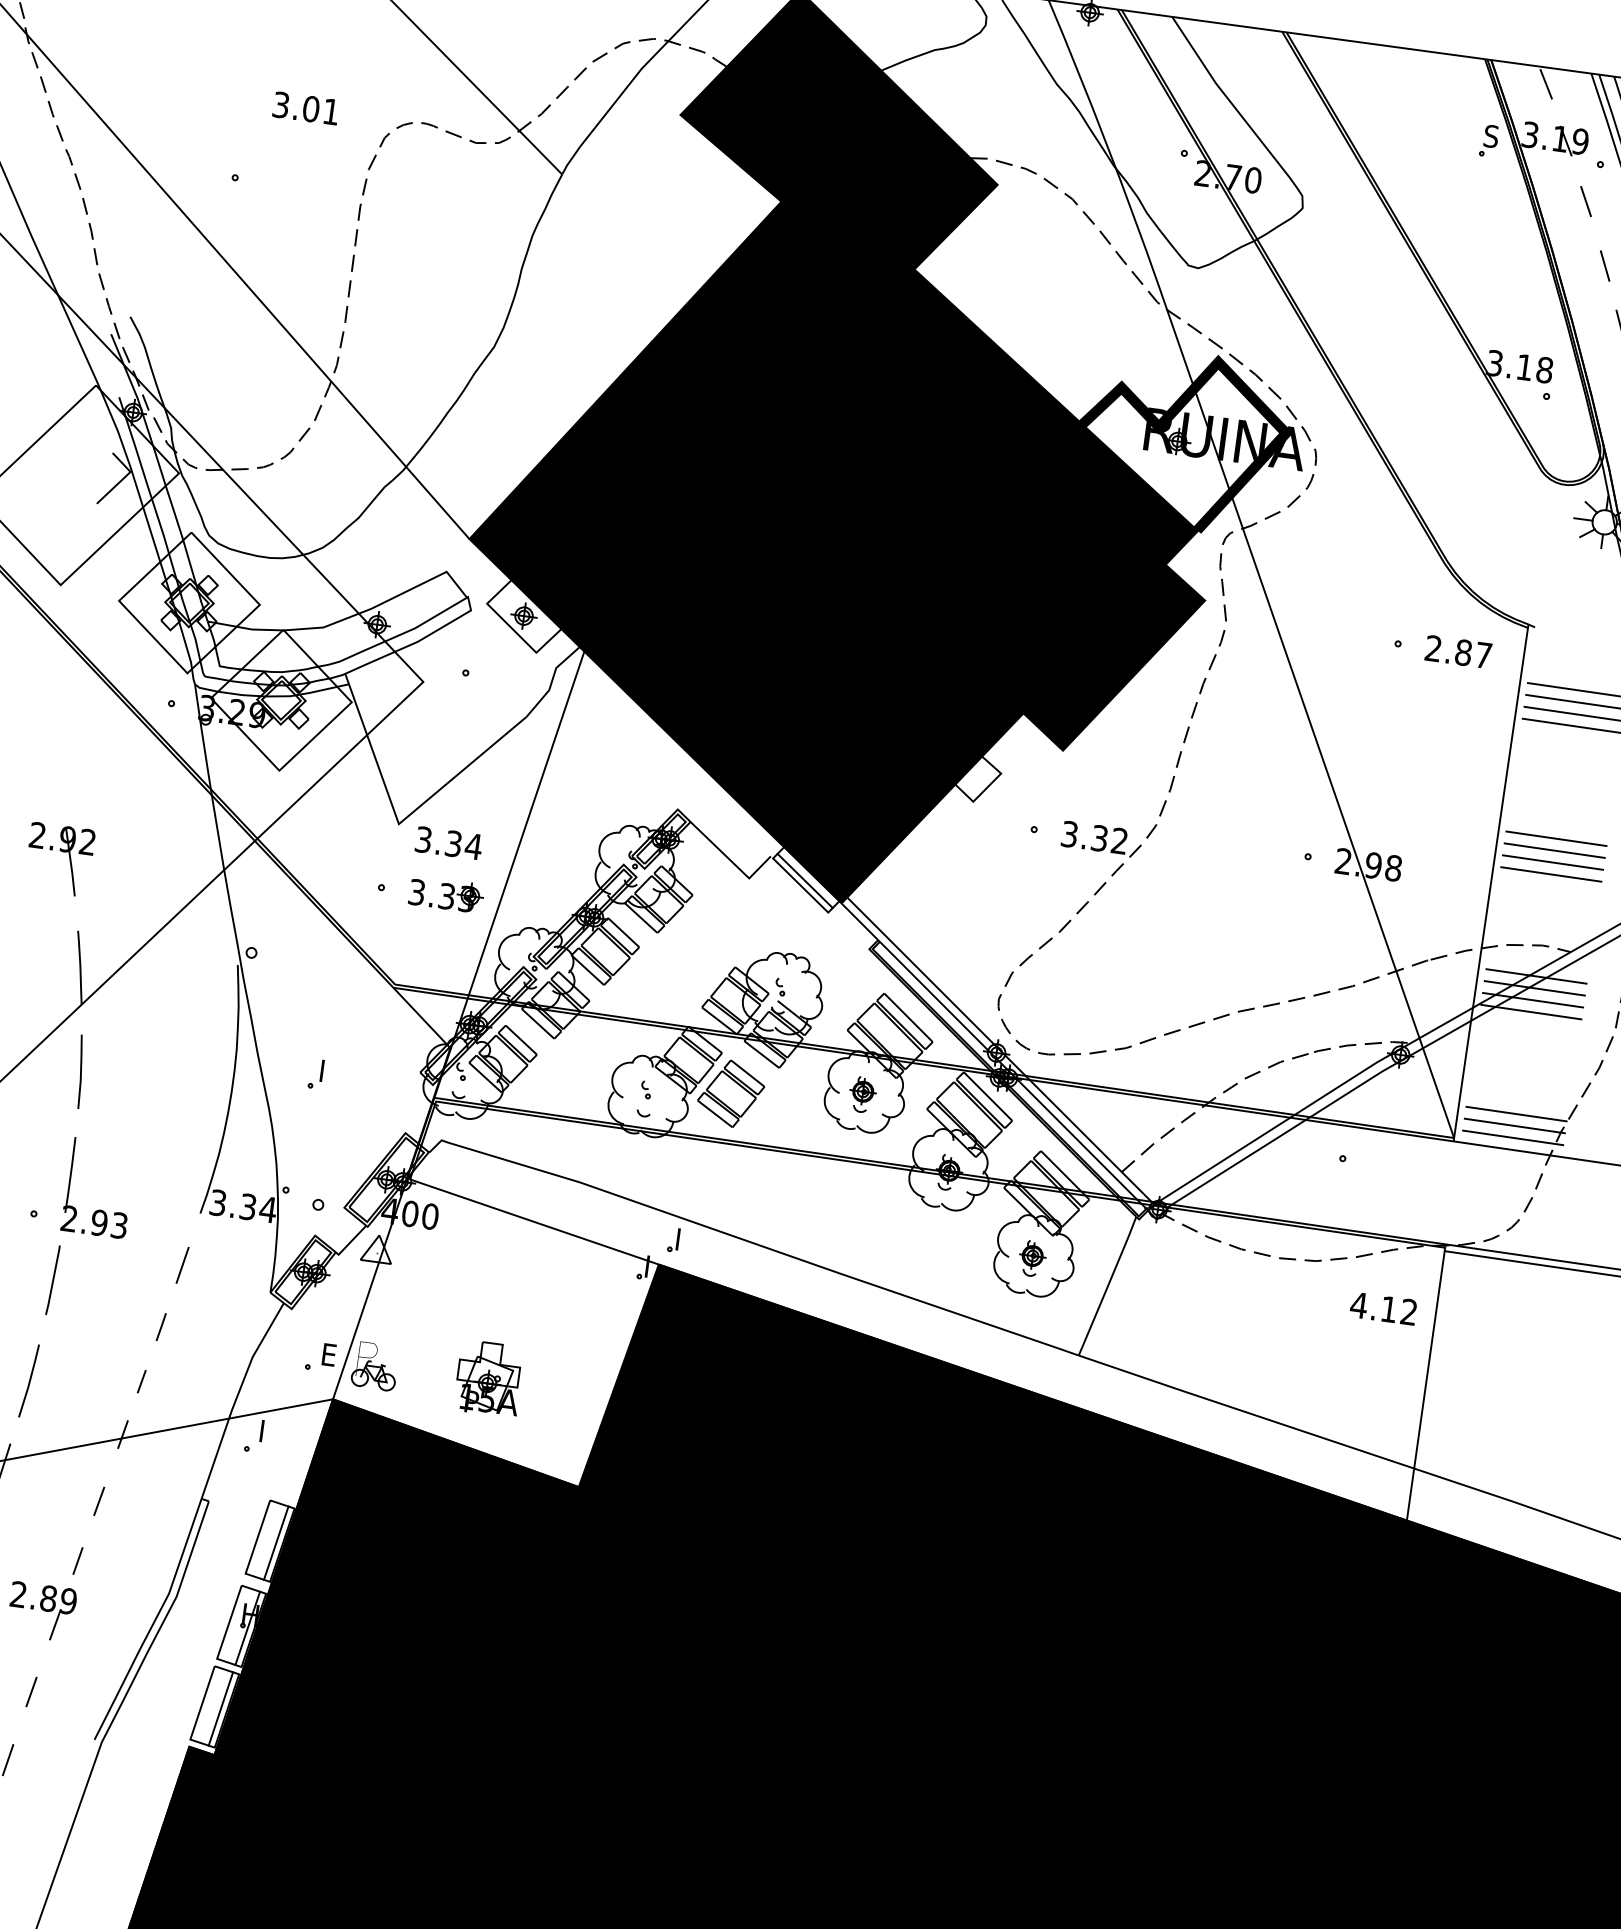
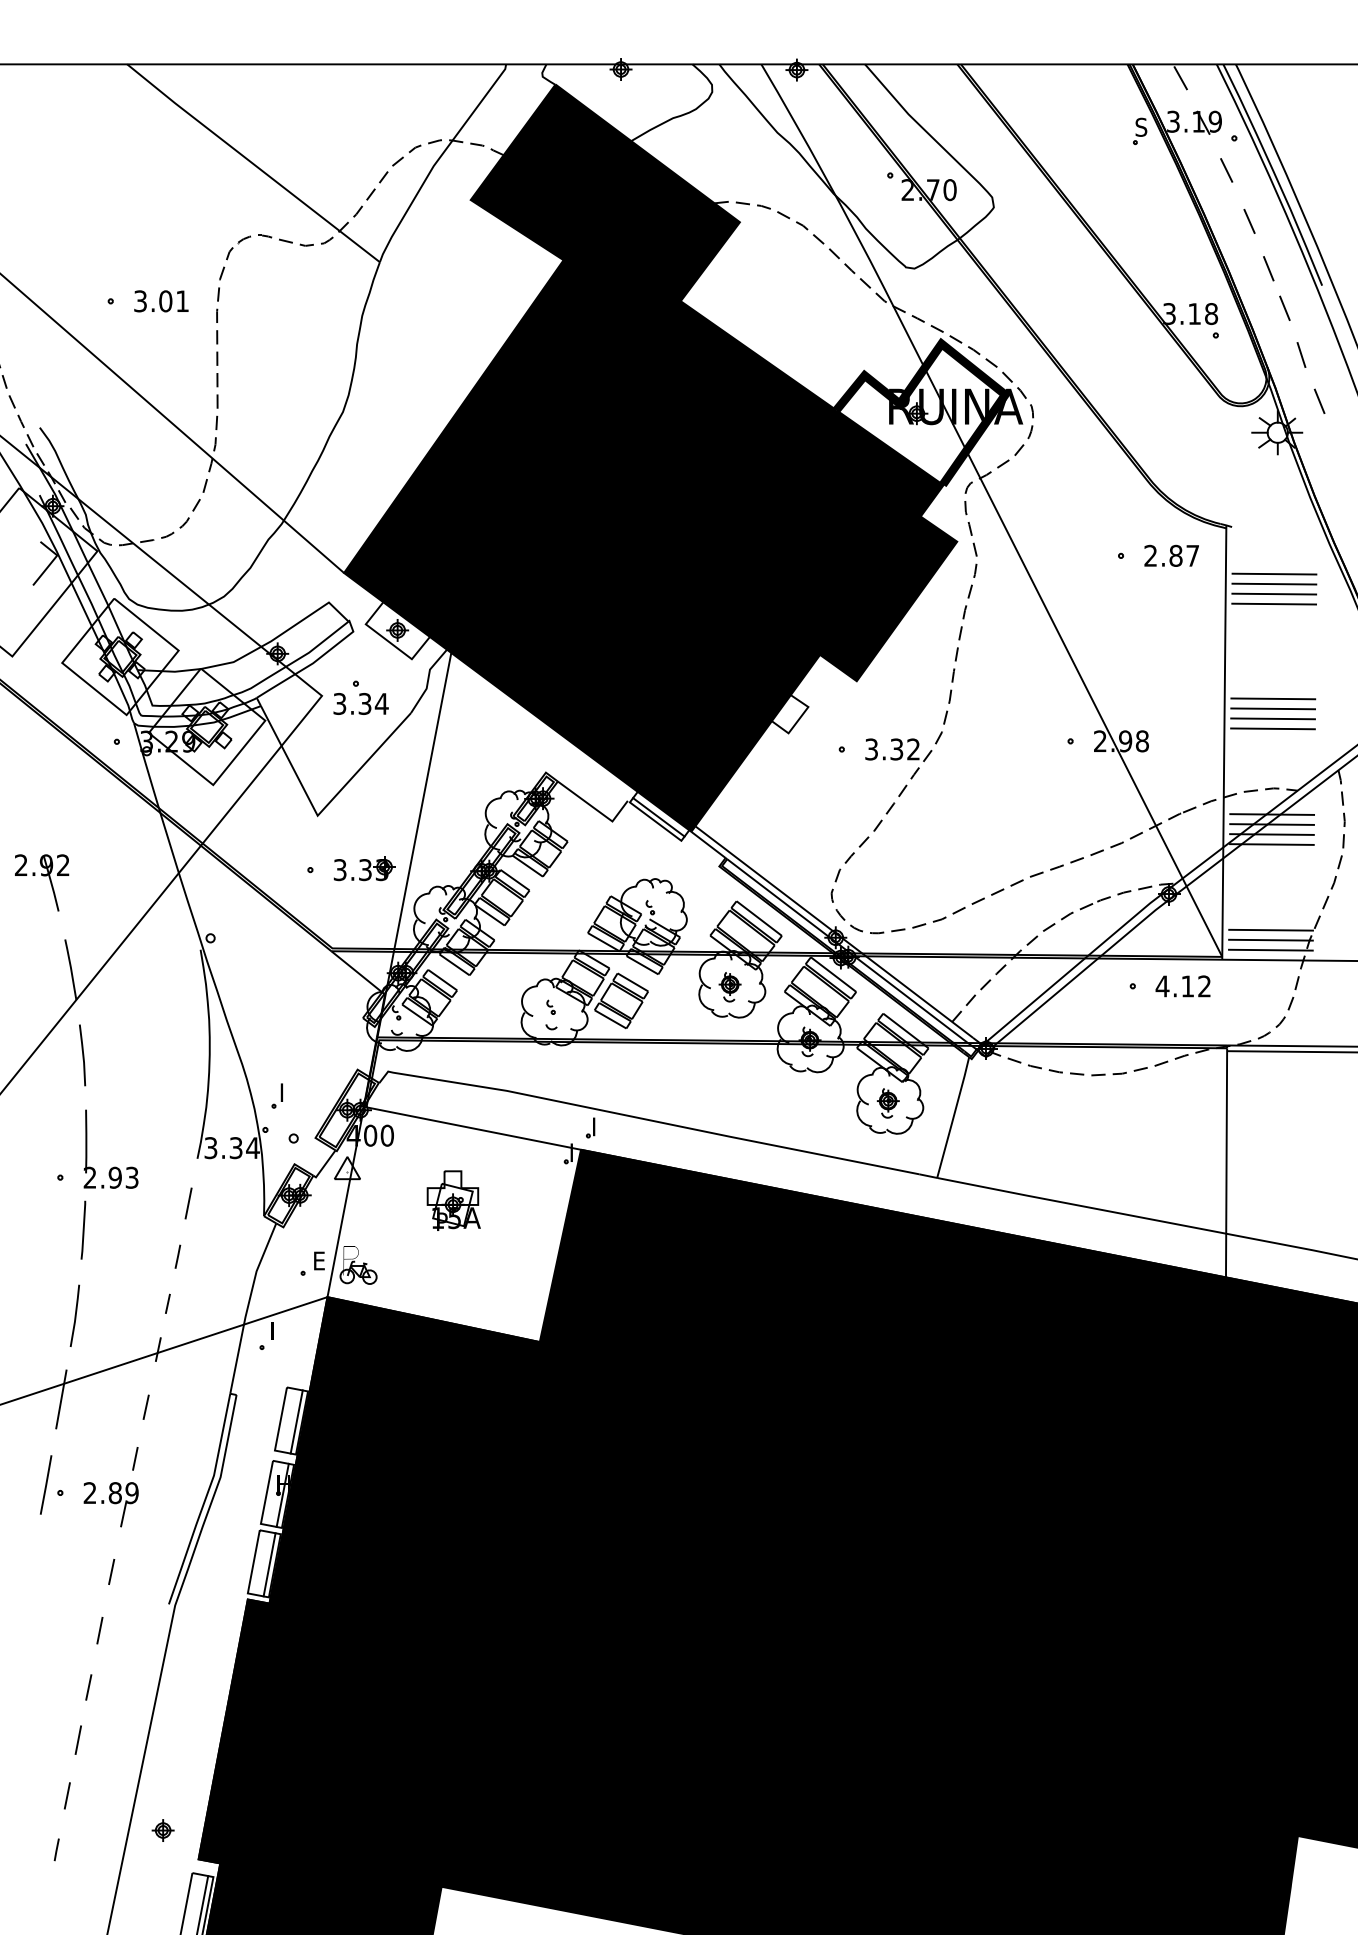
text: (306, 108) -> (161, 301), moved
text: (448, 842) -> (360, 703), moved
part: (315, 1073) -> (276, 1095), moved
text: (1382, 1308) -> (1182, 986), moved
part: (488, 1378) -> (453, 1200), moved

